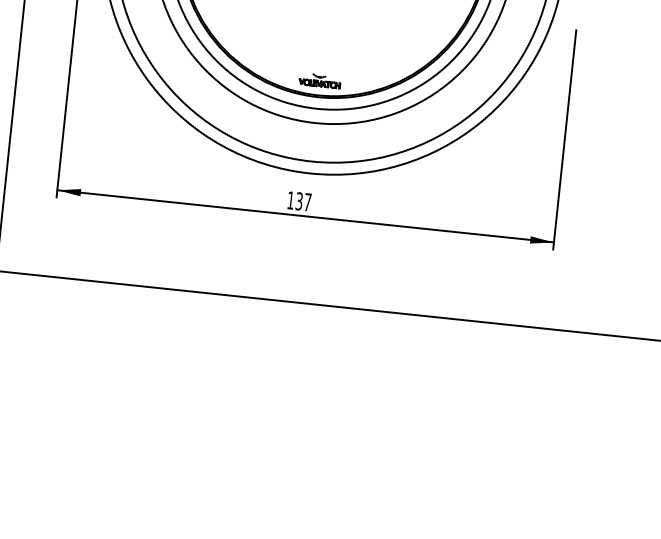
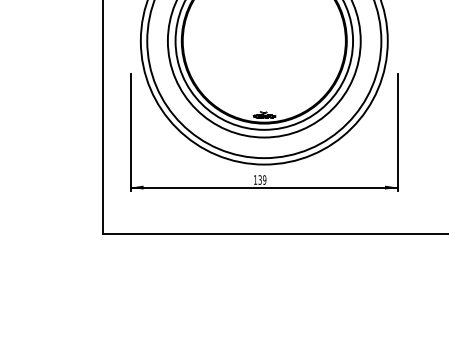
text: (307, 201) -> (264, 179), 137 -> 139

